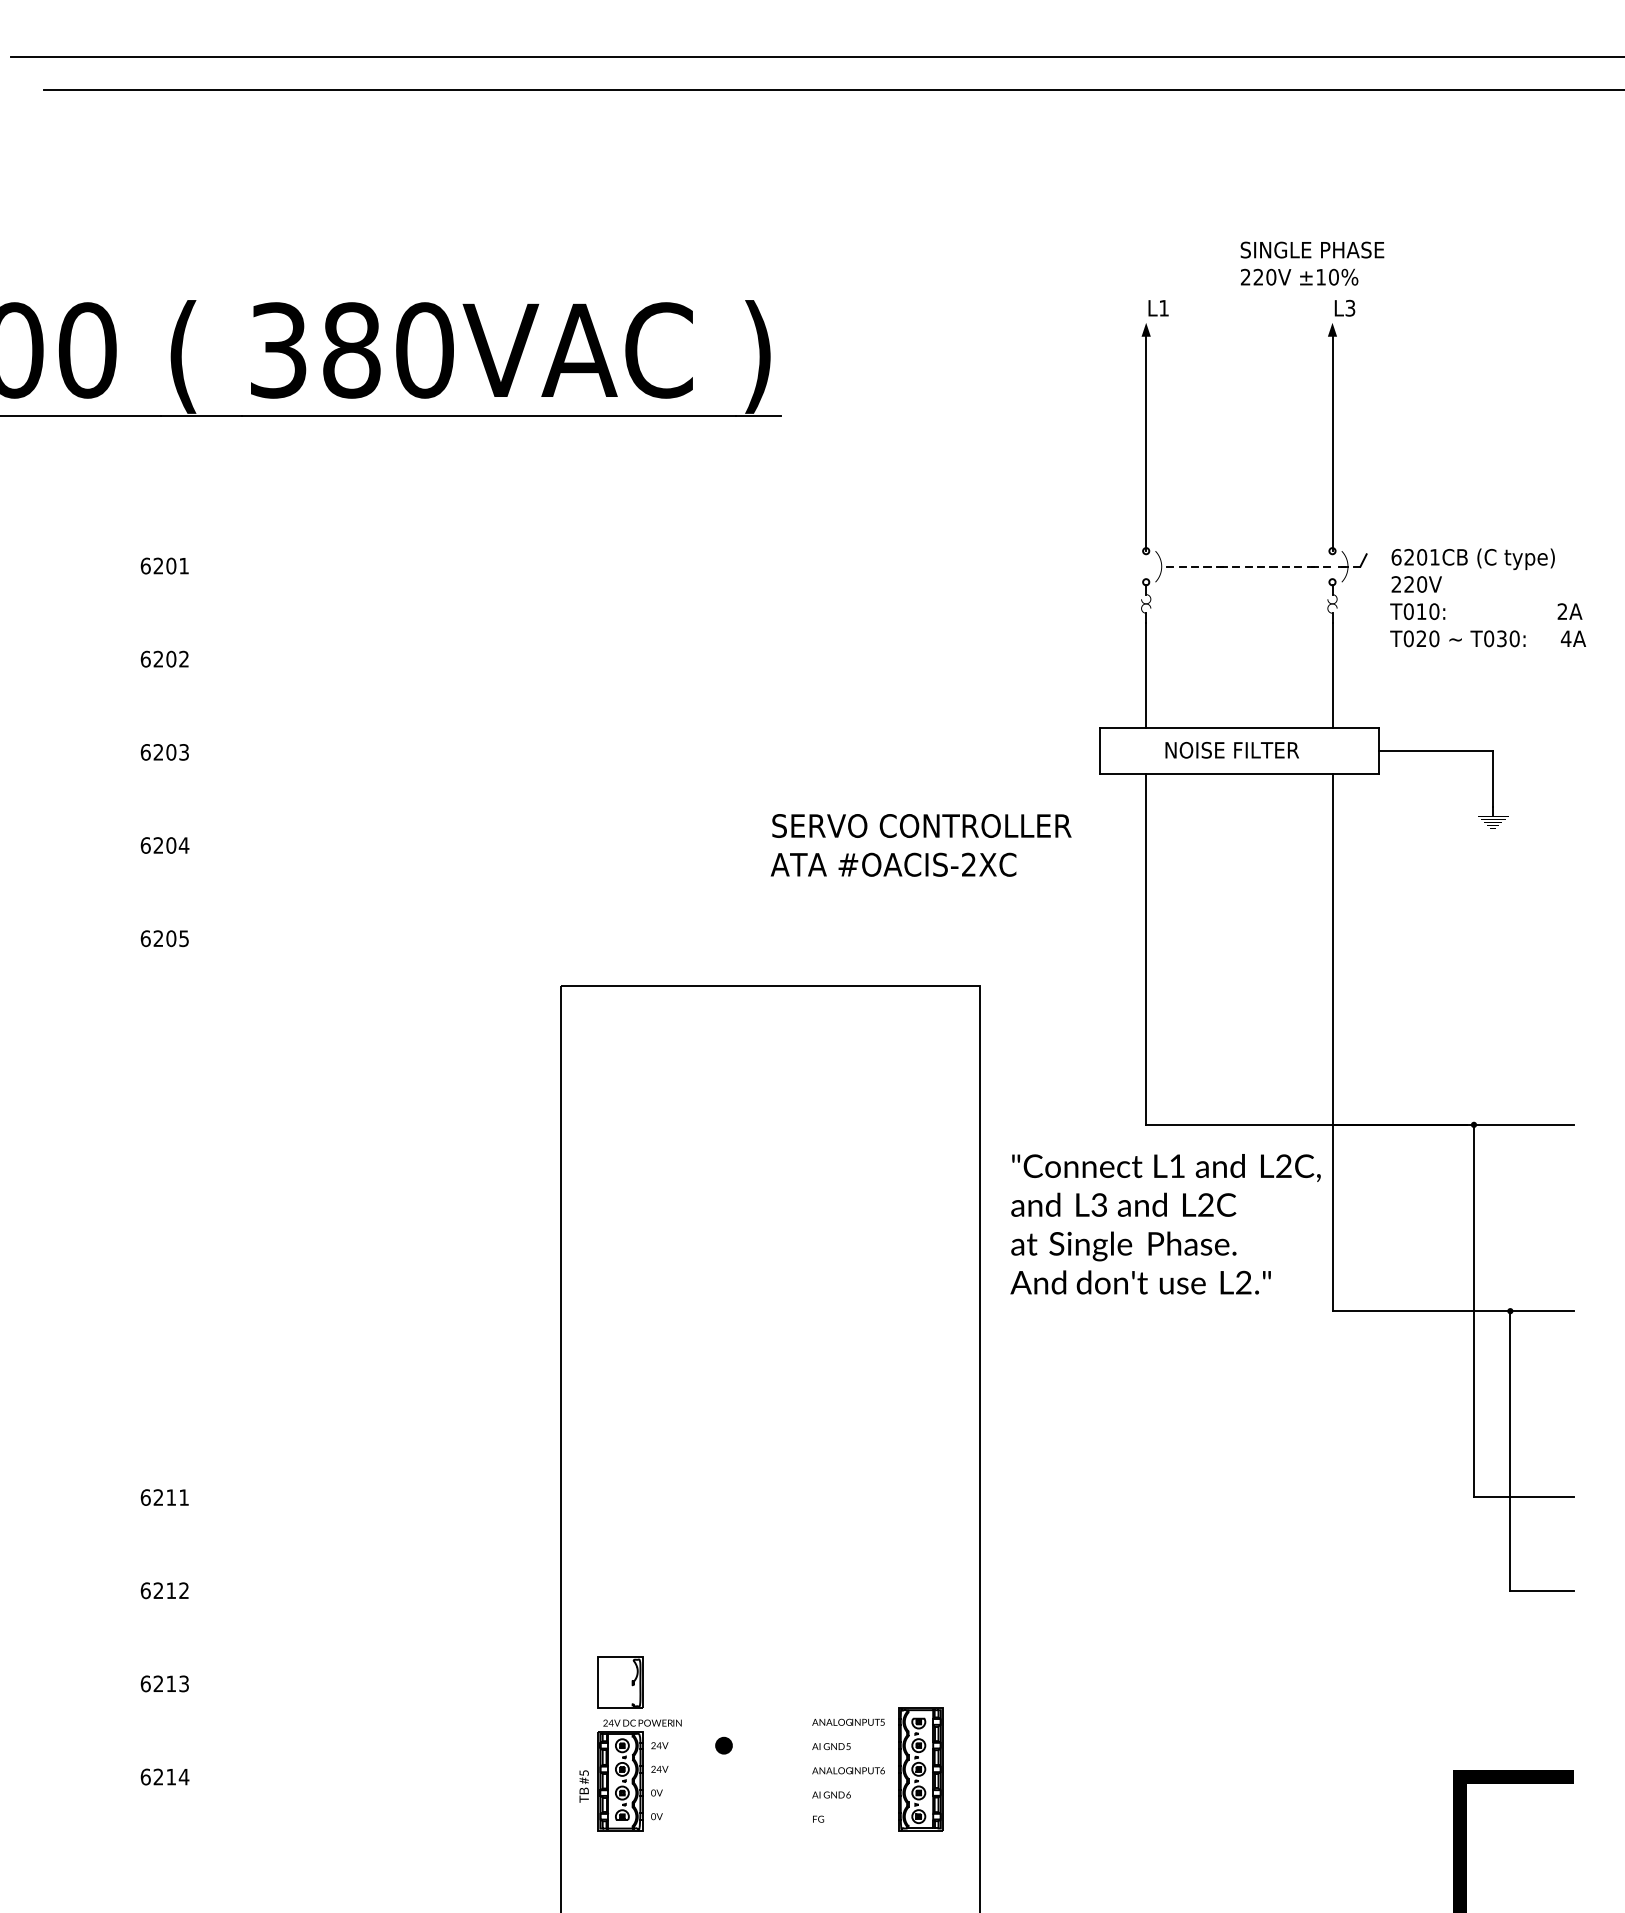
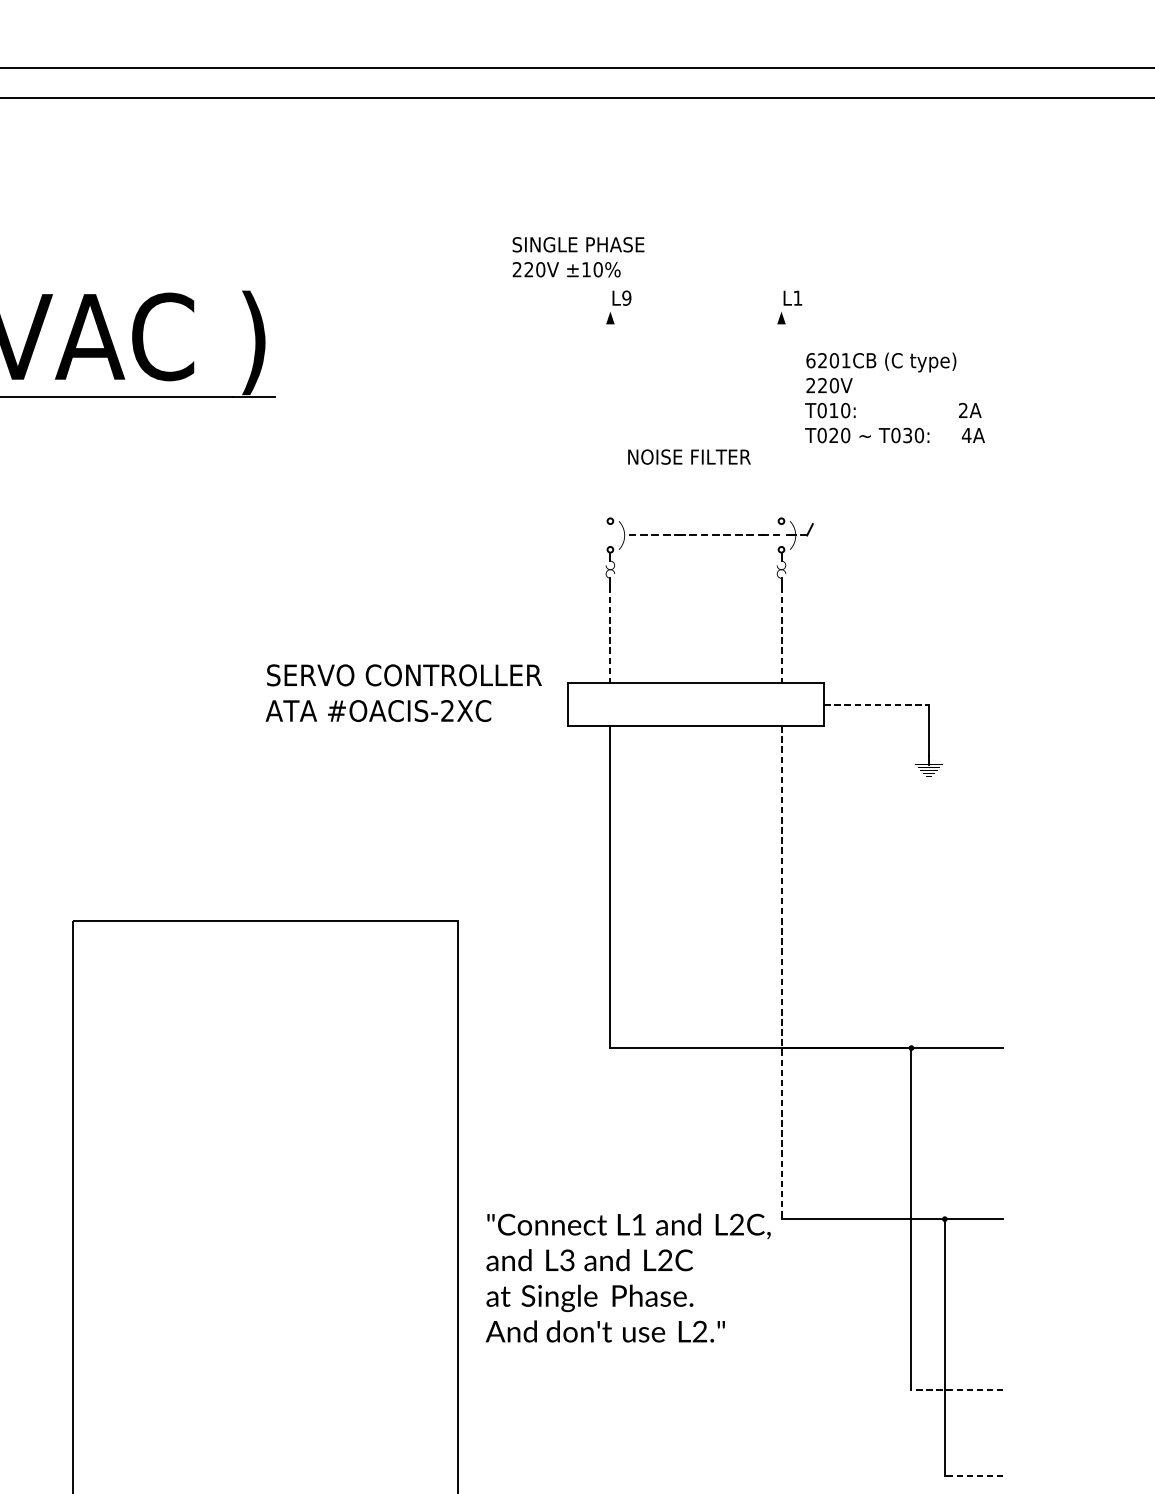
text: (1312, 263) -> (578, 257), moved
text: (1164, 307) -> (627, 297), L1 -> L9
text: (1350, 307) -> (798, 297), L3 -> L1
line: (1146, 443) -> (610, 422), removed
line: (1332, 443) -> (781, 422), removed
text: (1487, 597) -> (894, 397), moved
line: (1146, 675) -> (610, 635), solid -> dashed
line: (1332, 675) -> (781, 635), solid -> dashed
text: (1231, 750) -> (688, 457), moved
line: (1436, 751) -> (877, 705), solid -> dashed
text: (920, 845) -> (403, 693), moved
line: (1332, 1043) -> (781, 973), solid -> dashed
text: (1165, 1224) -> (628, 1278), moved
line: (1523, 1497) -> (956, 1390), solid -> dashed
line: (1542, 1590) -> (974, 1475), solid -> dashed

